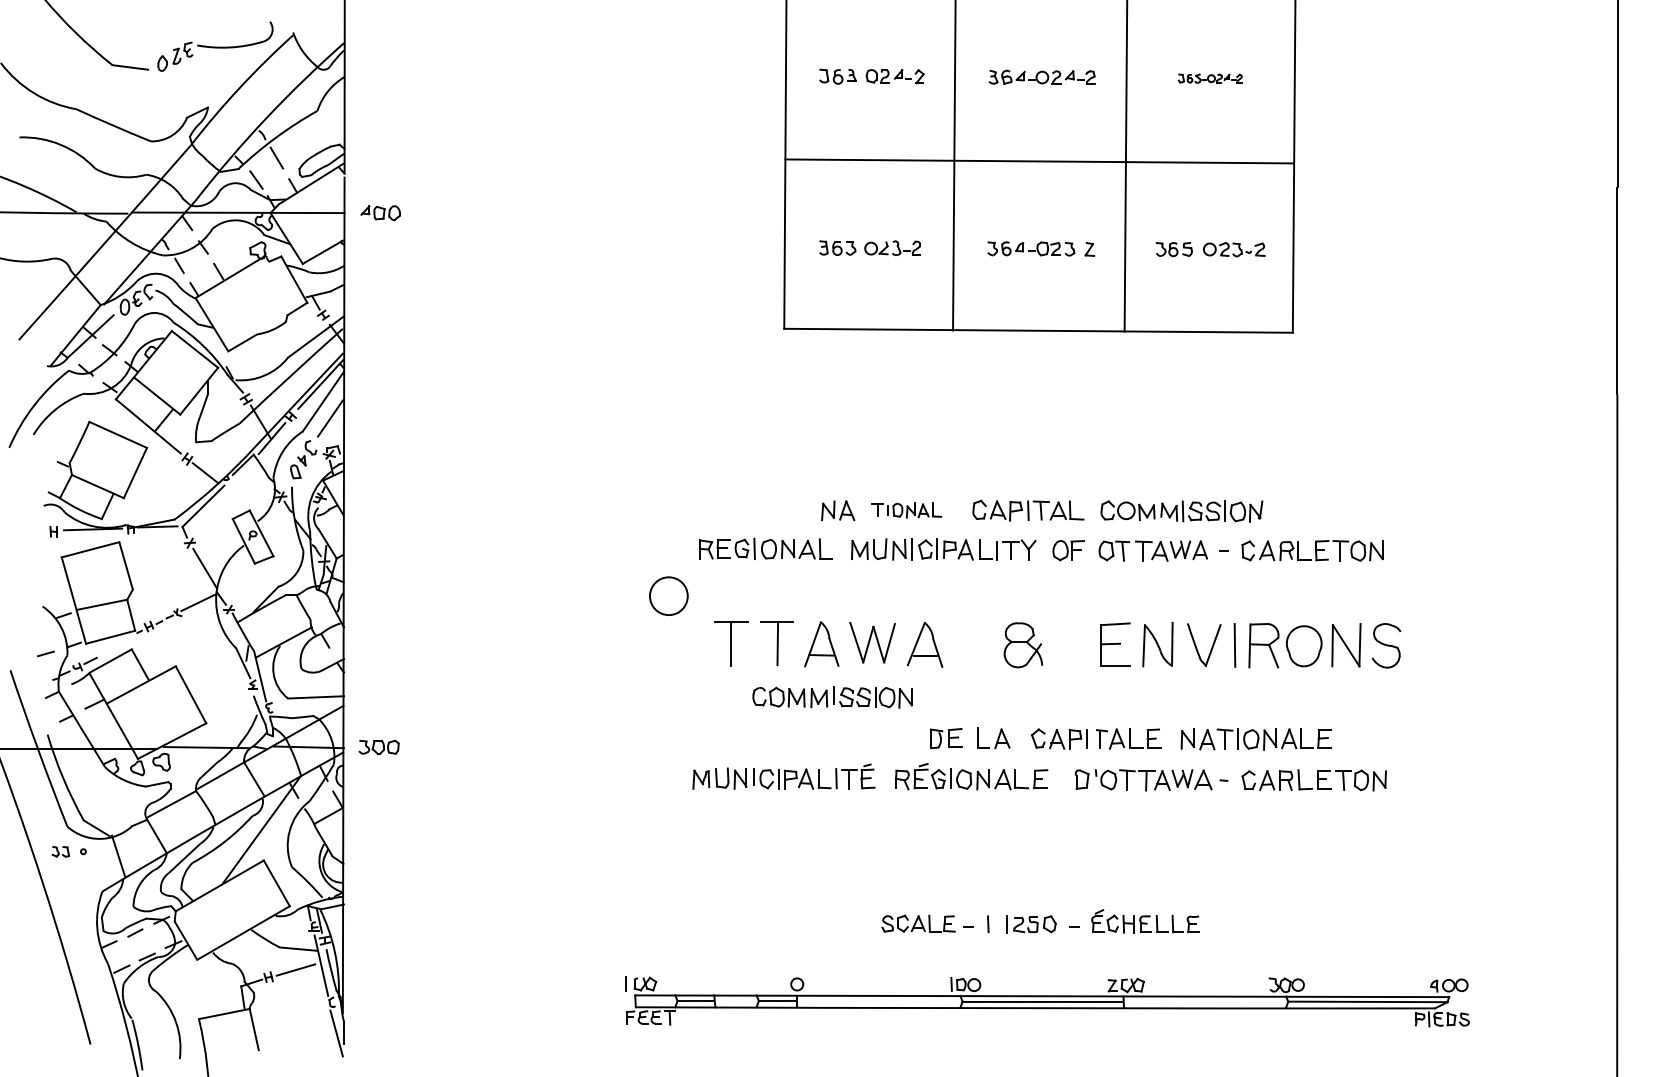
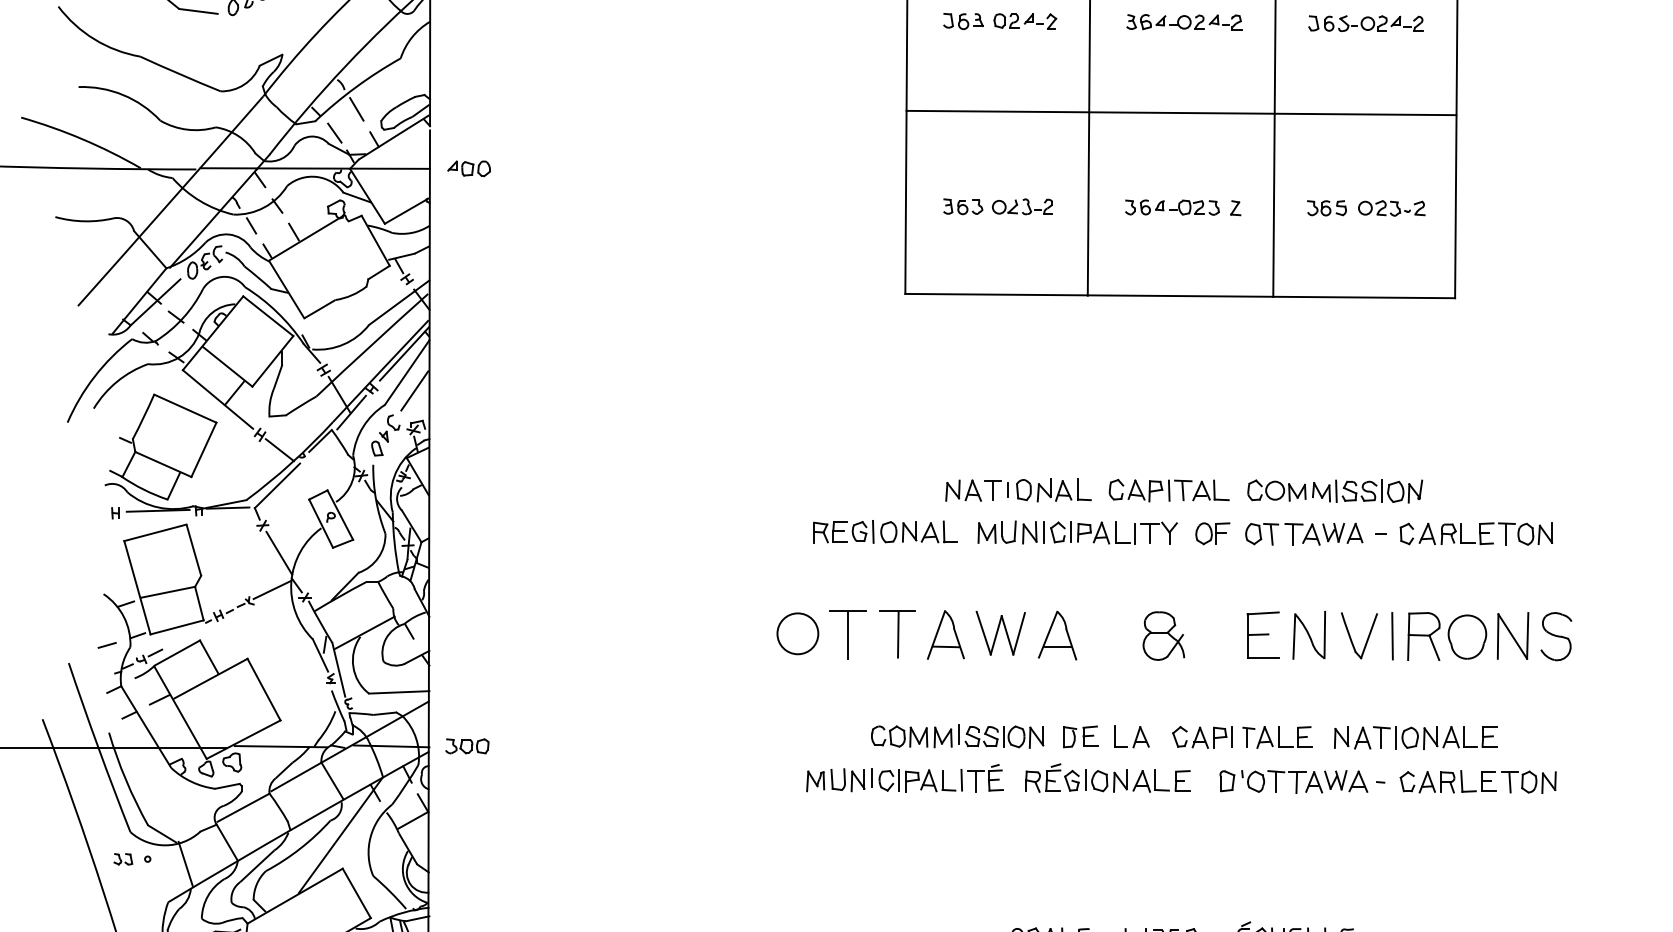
part: (1210, 78) -> (1366, 23), size x1.67
part: (906, 510) -> (1037, 490), size x1.43
circle: (668, 595) -> (797, 633), moved
part: (832, 697) -> (957, 736), moved

